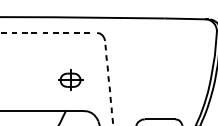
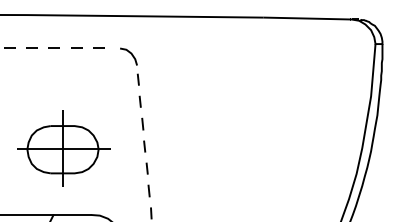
part: (70, 79) -> (63, 147), size x1.67

